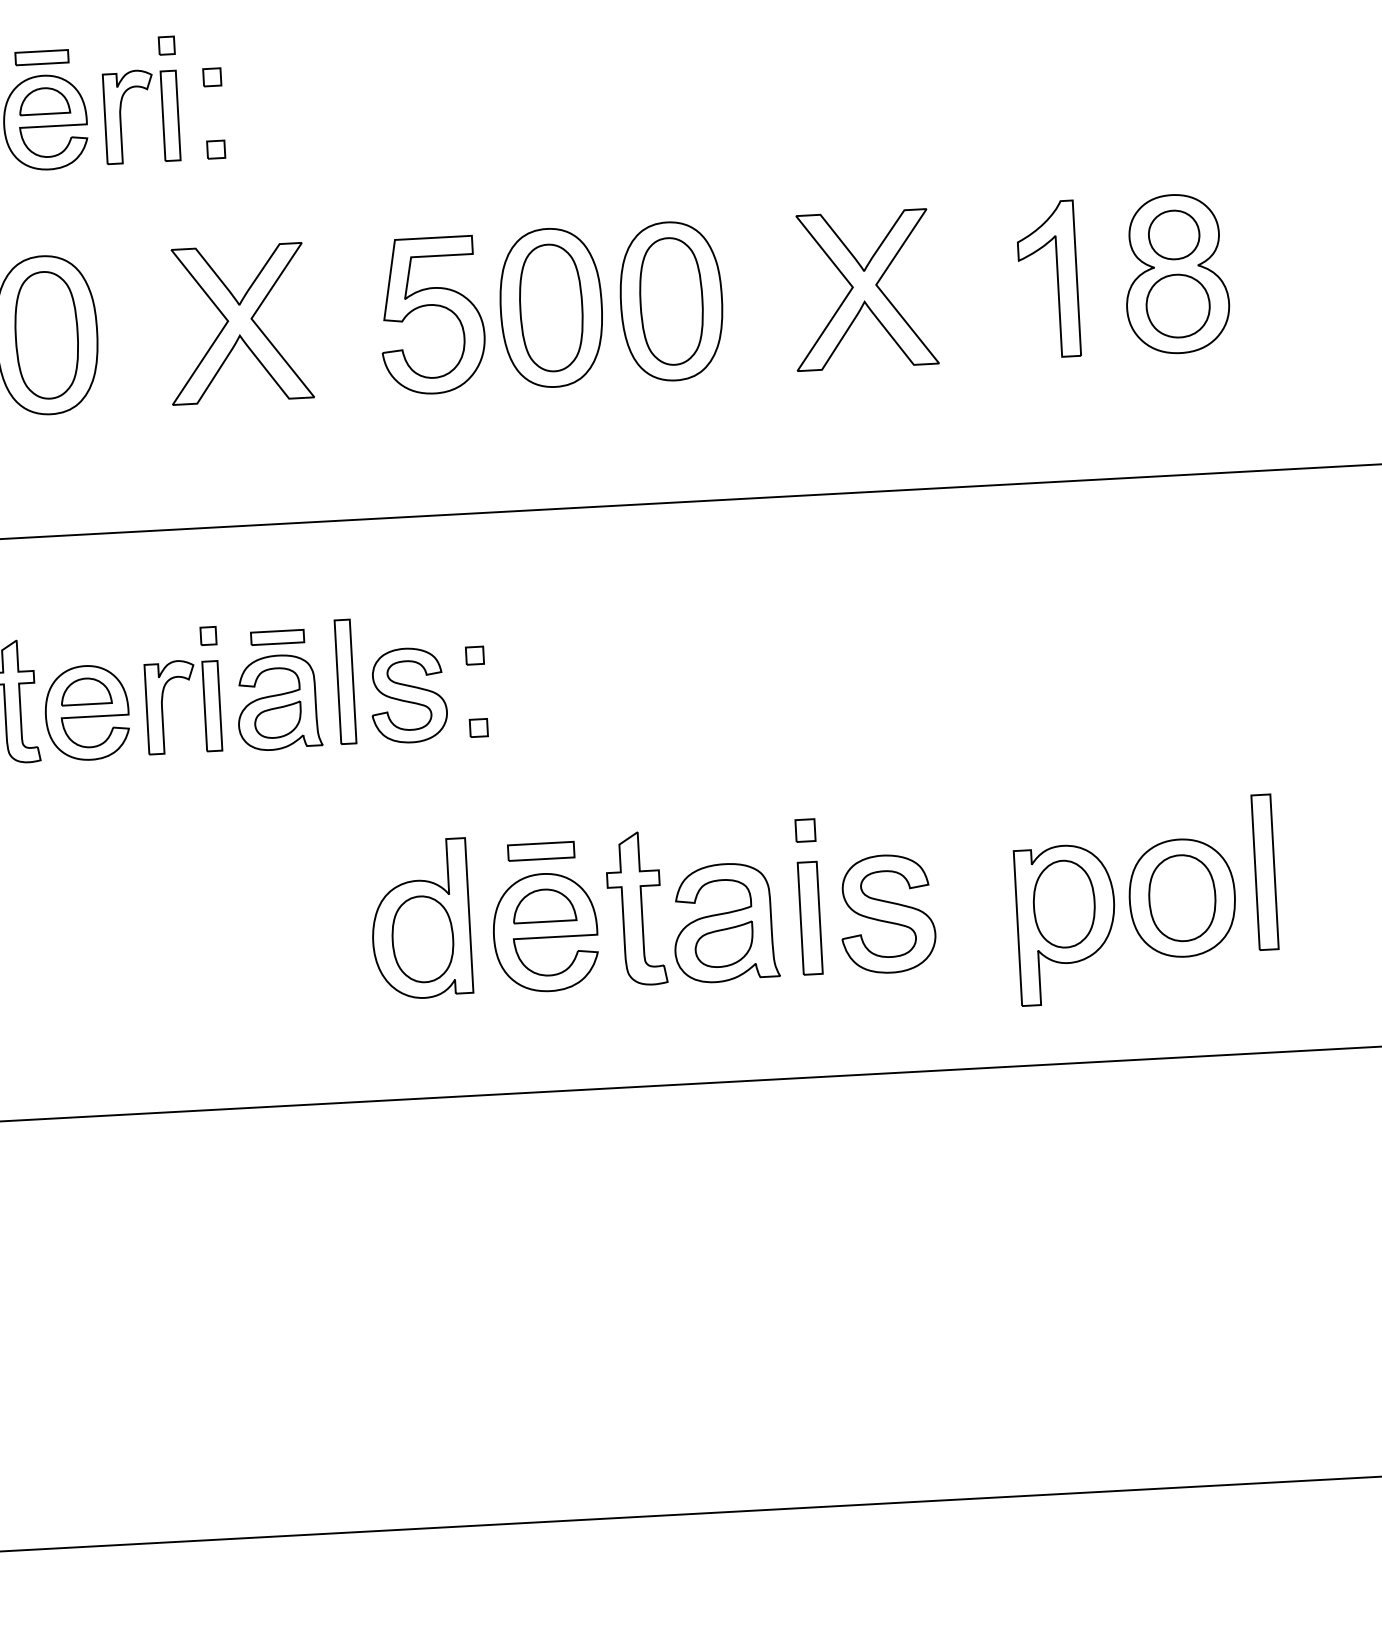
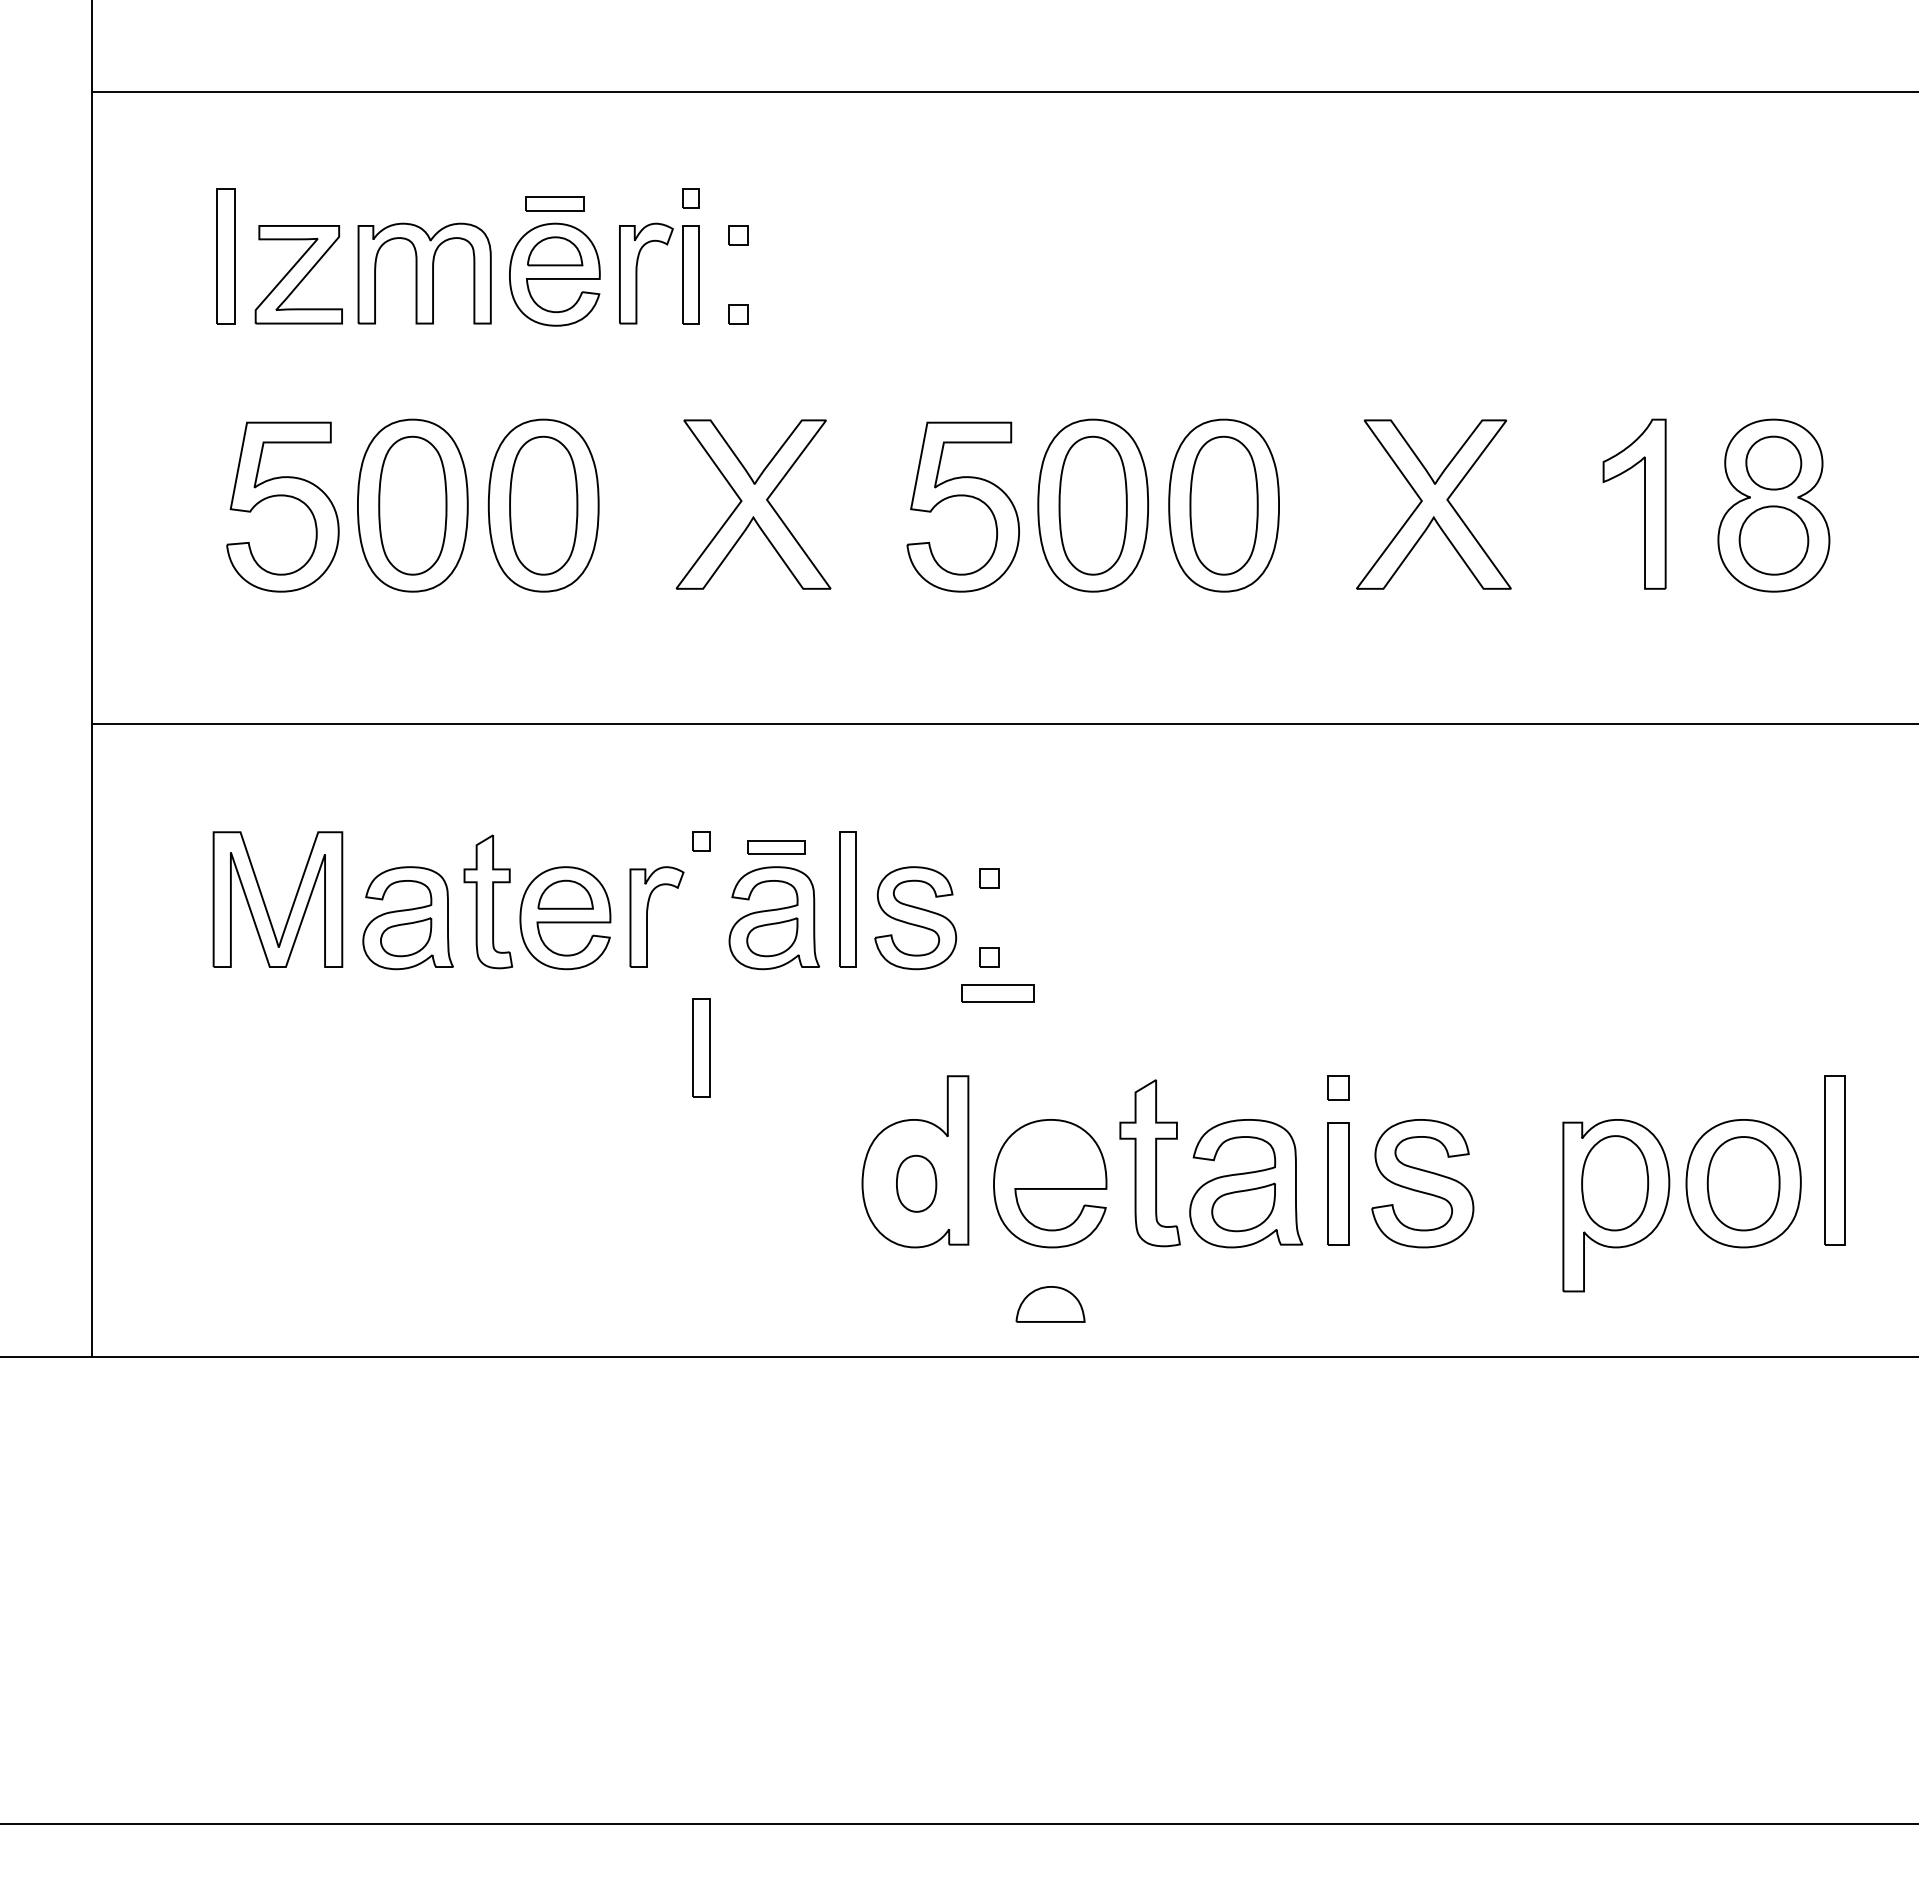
part: (212, 705) -> (701, 1047), moved
part: (540, 851) -> (997, 993), moved
part: (544, 905) -> (1050, 1304), moved
part: (422, 939) -> (916, 1183), size x0.6

